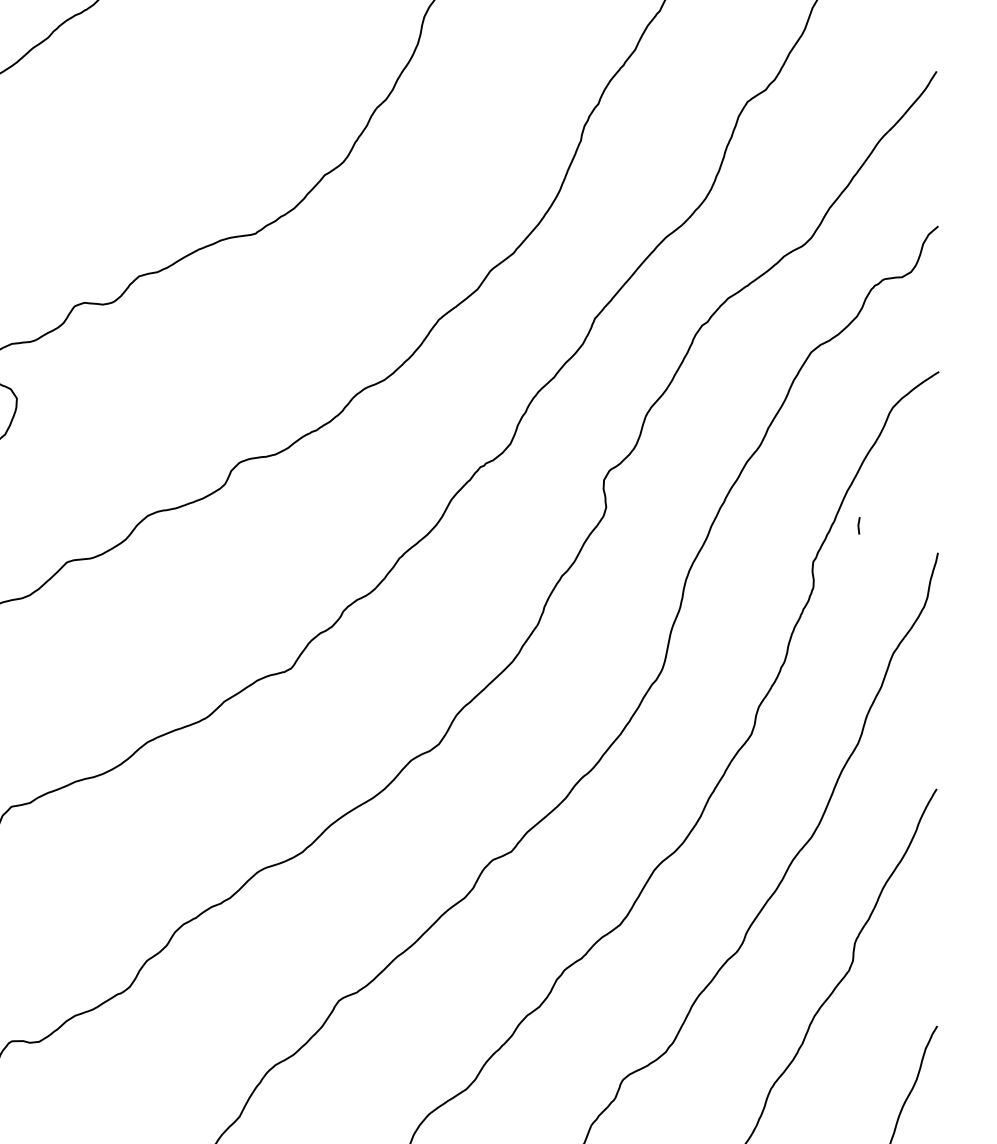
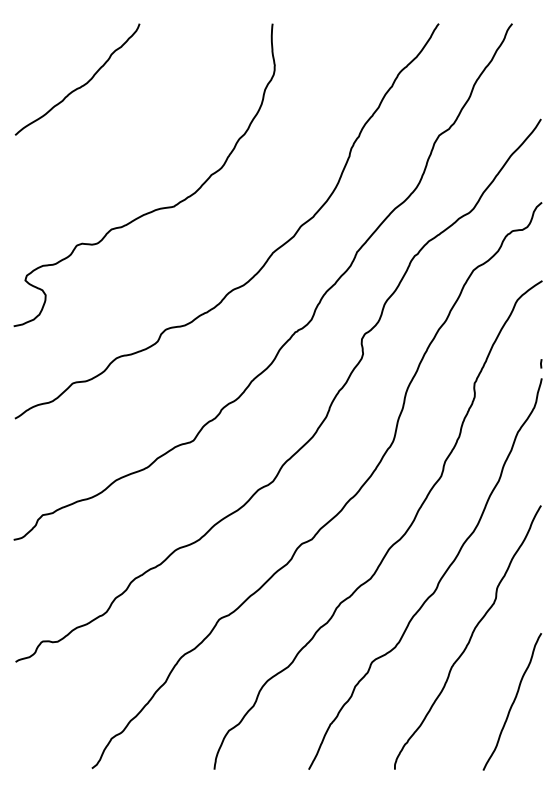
line: (859, 525) -> (541, 363), moved

